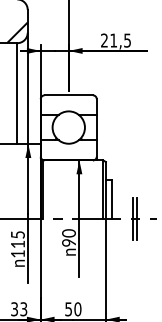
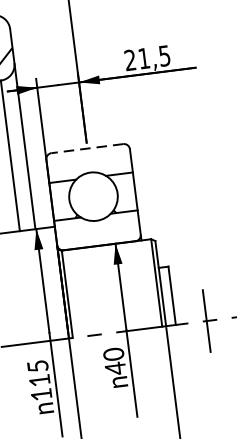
line: (68, 95) -> (87, 148), solid -> dashed
line: (136, 218) -> (211, 319), removed
text: (68, 242) -> (114, 368), 90 -> 40

